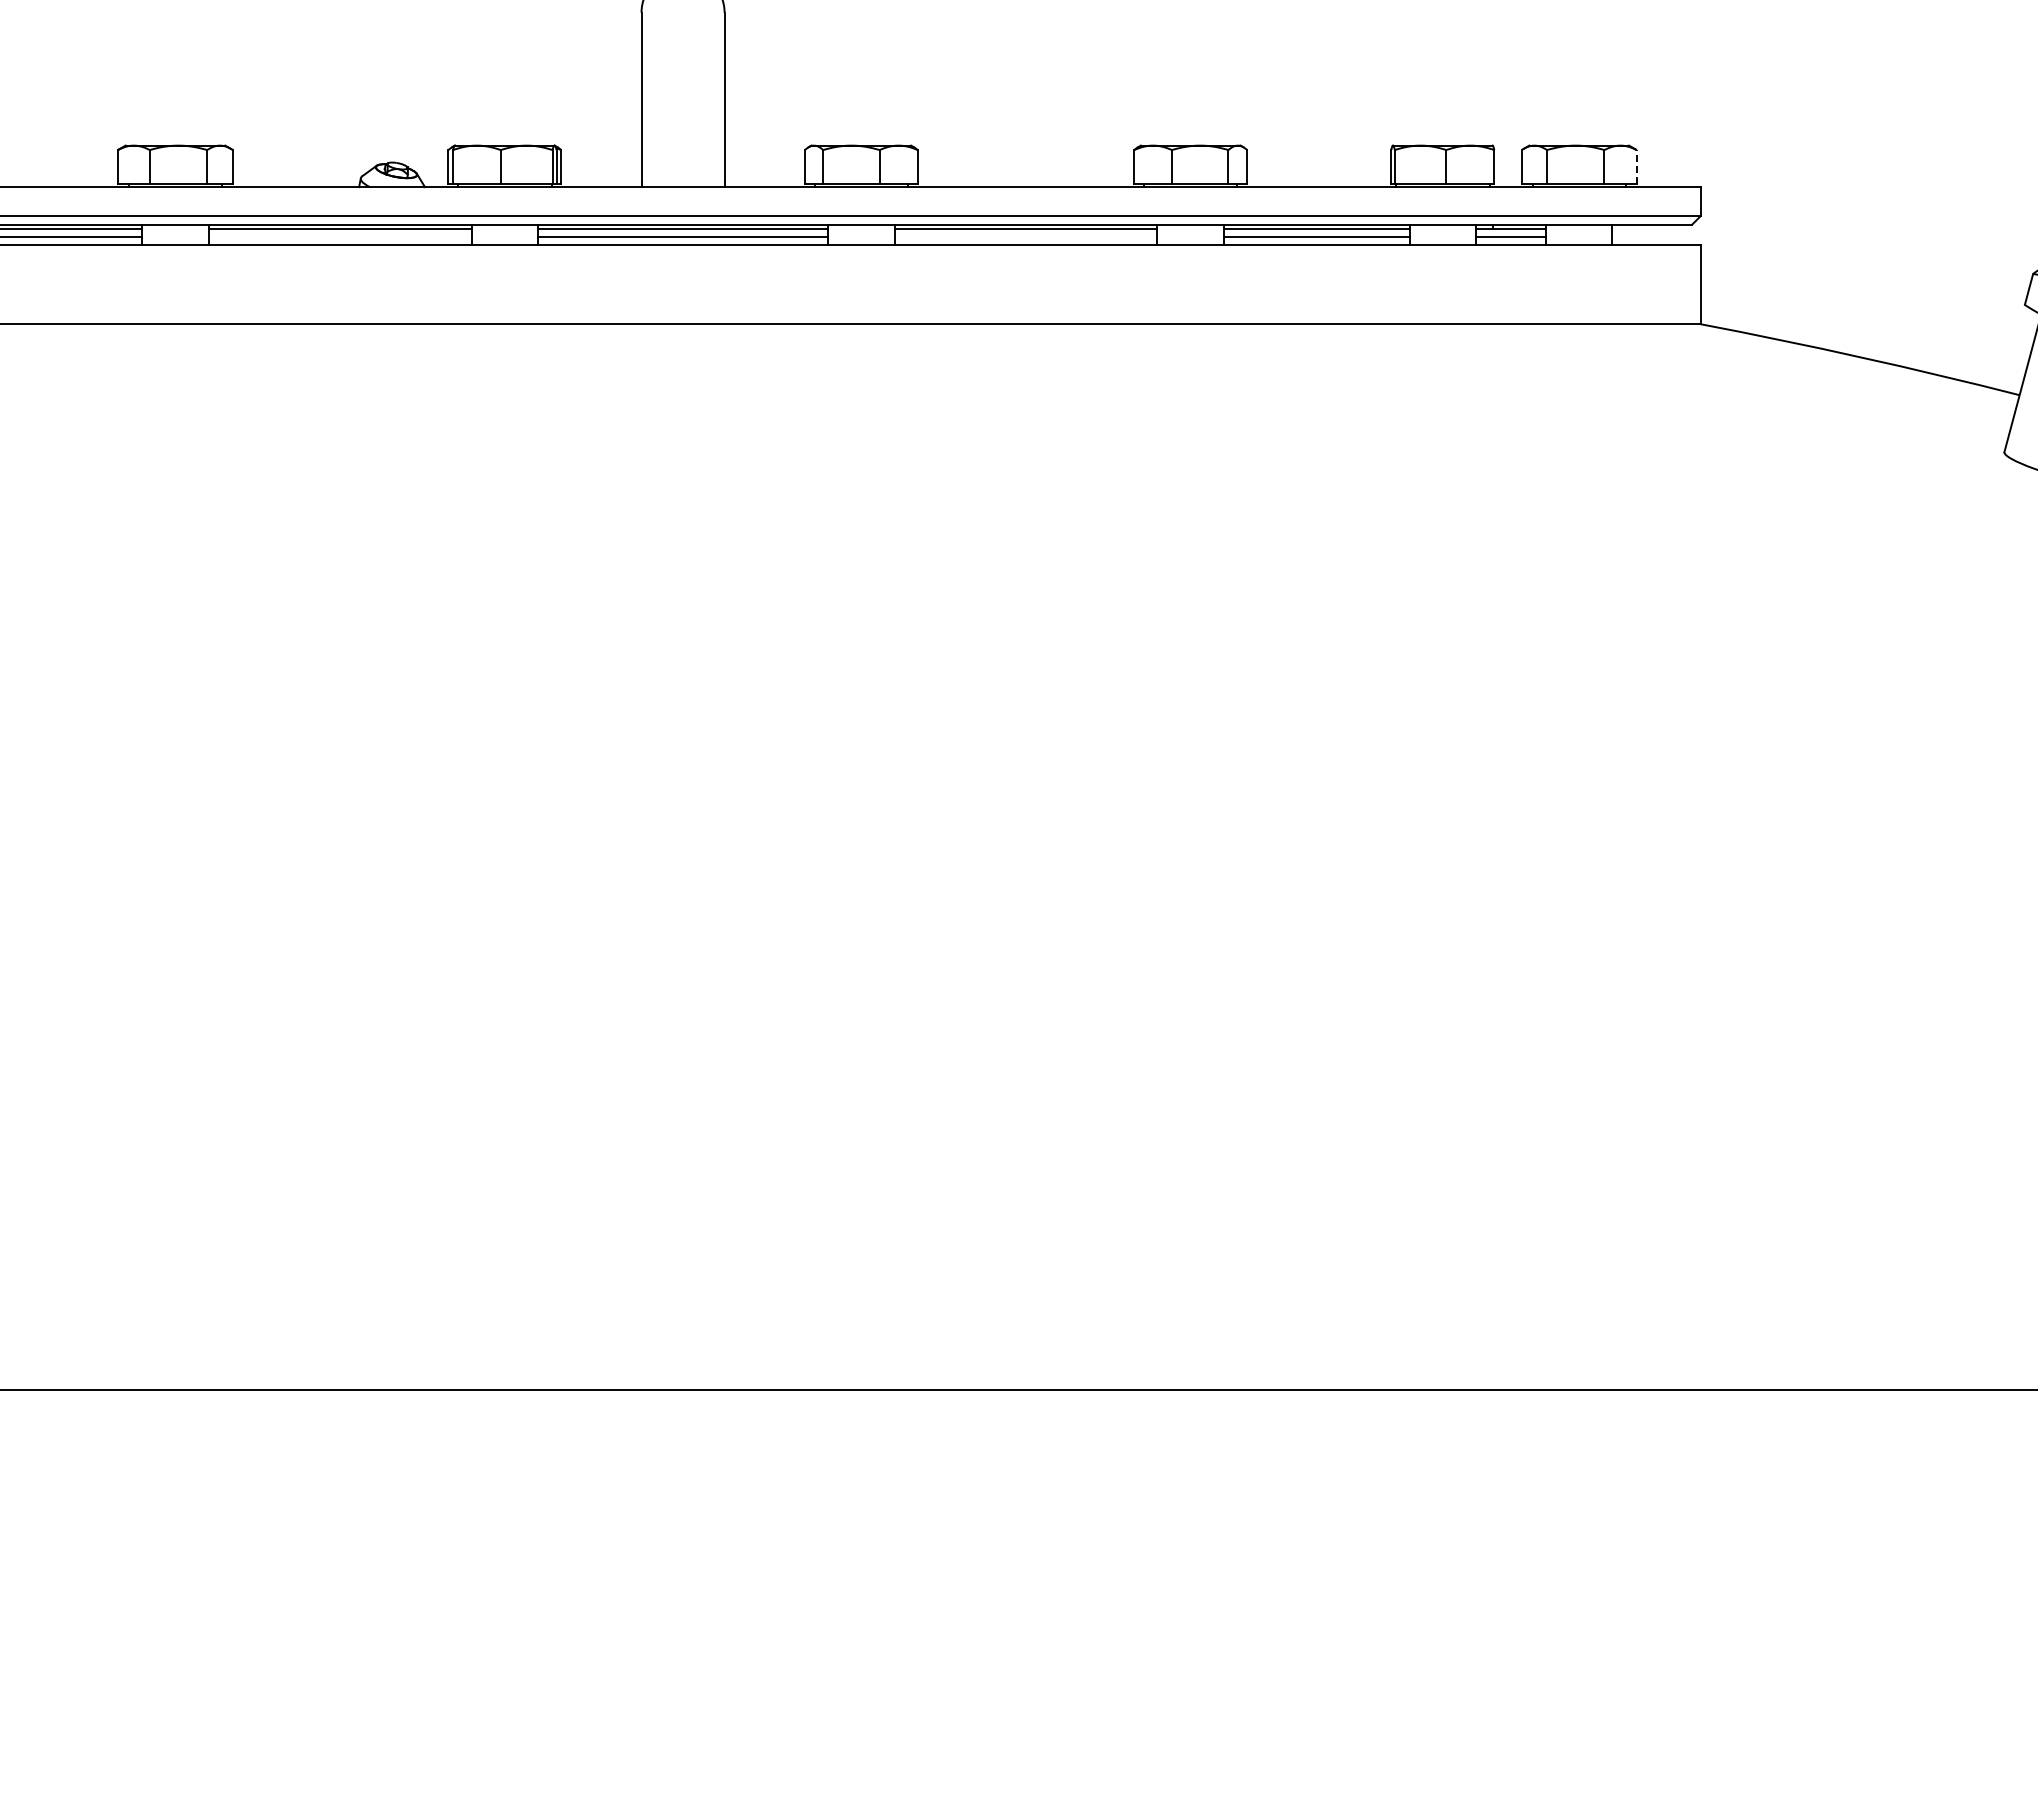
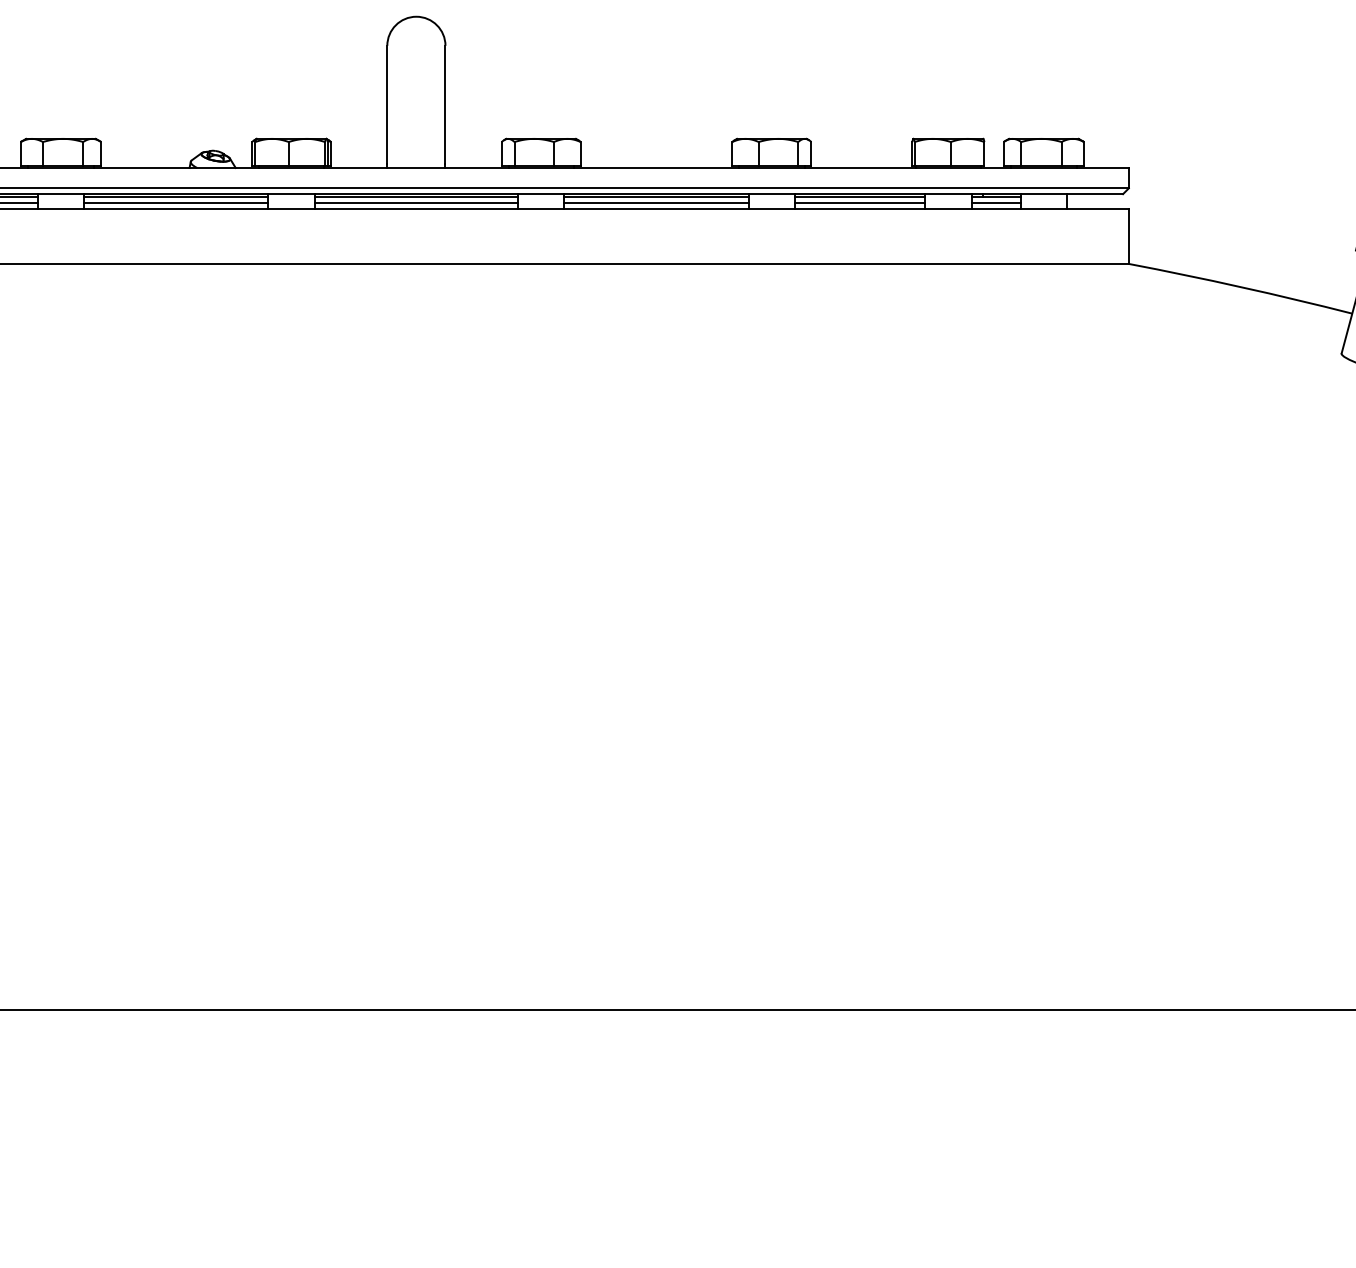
line: (1636, 166) -> (1084, 153), dashed -> solid
line: (339, 236) -> (175, 202), added
line: (1025, 236) -> (656, 202), added

